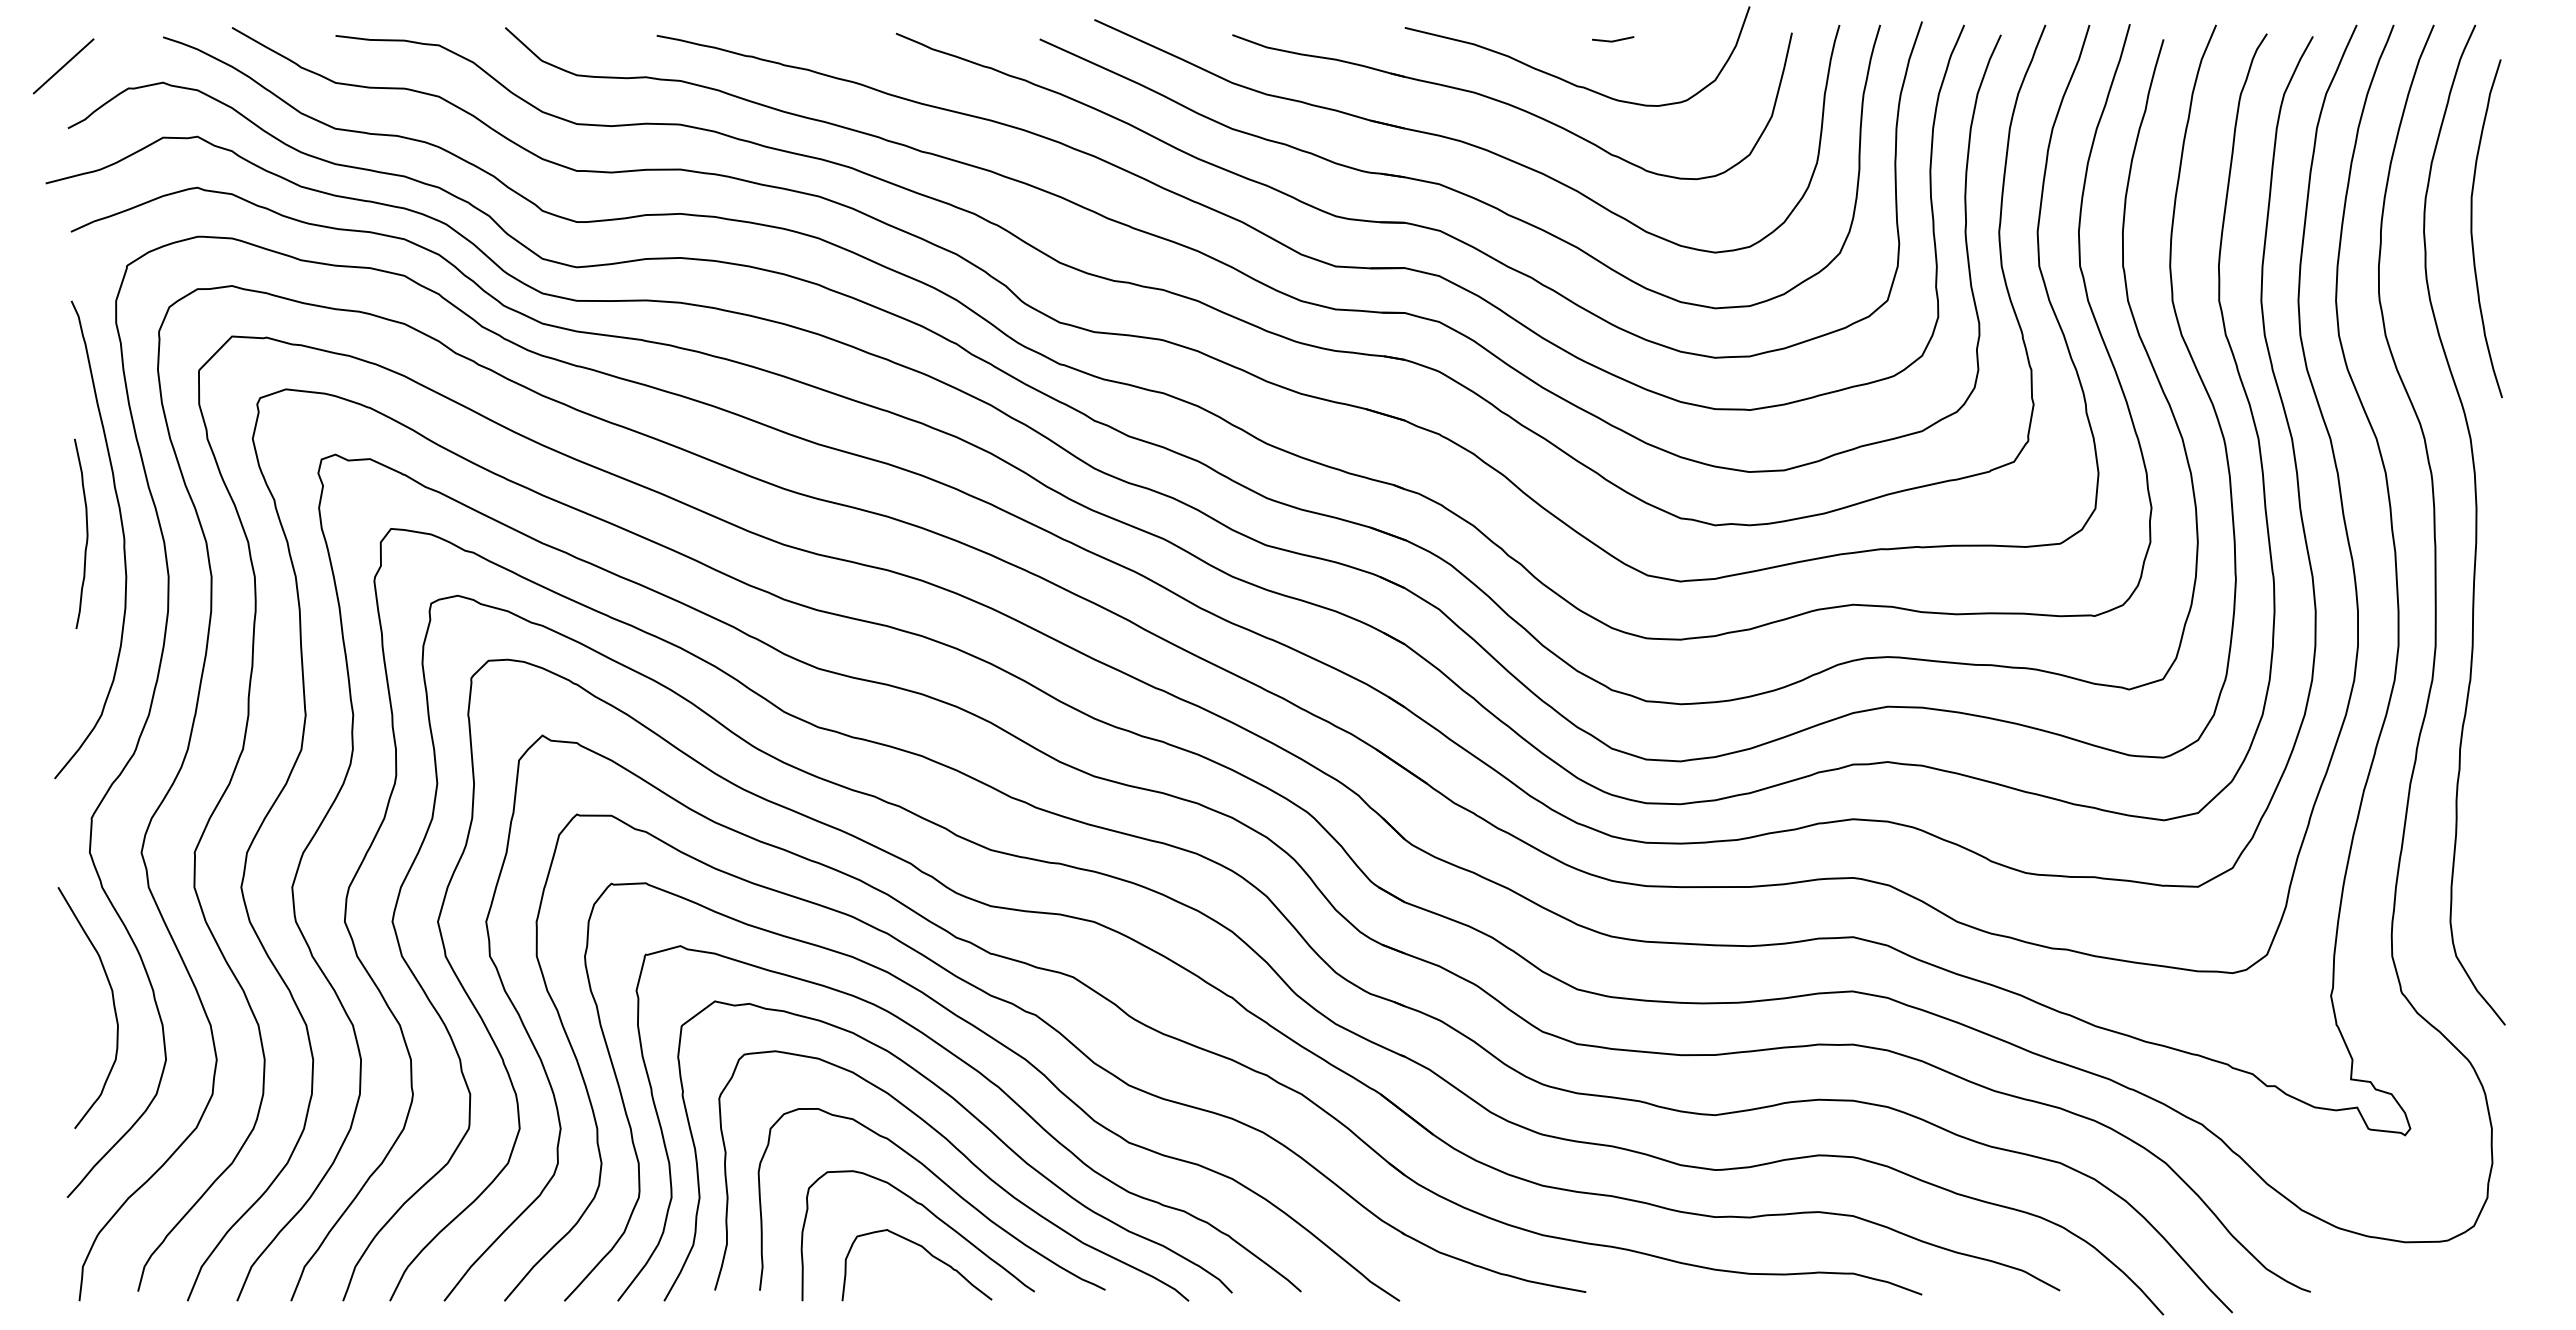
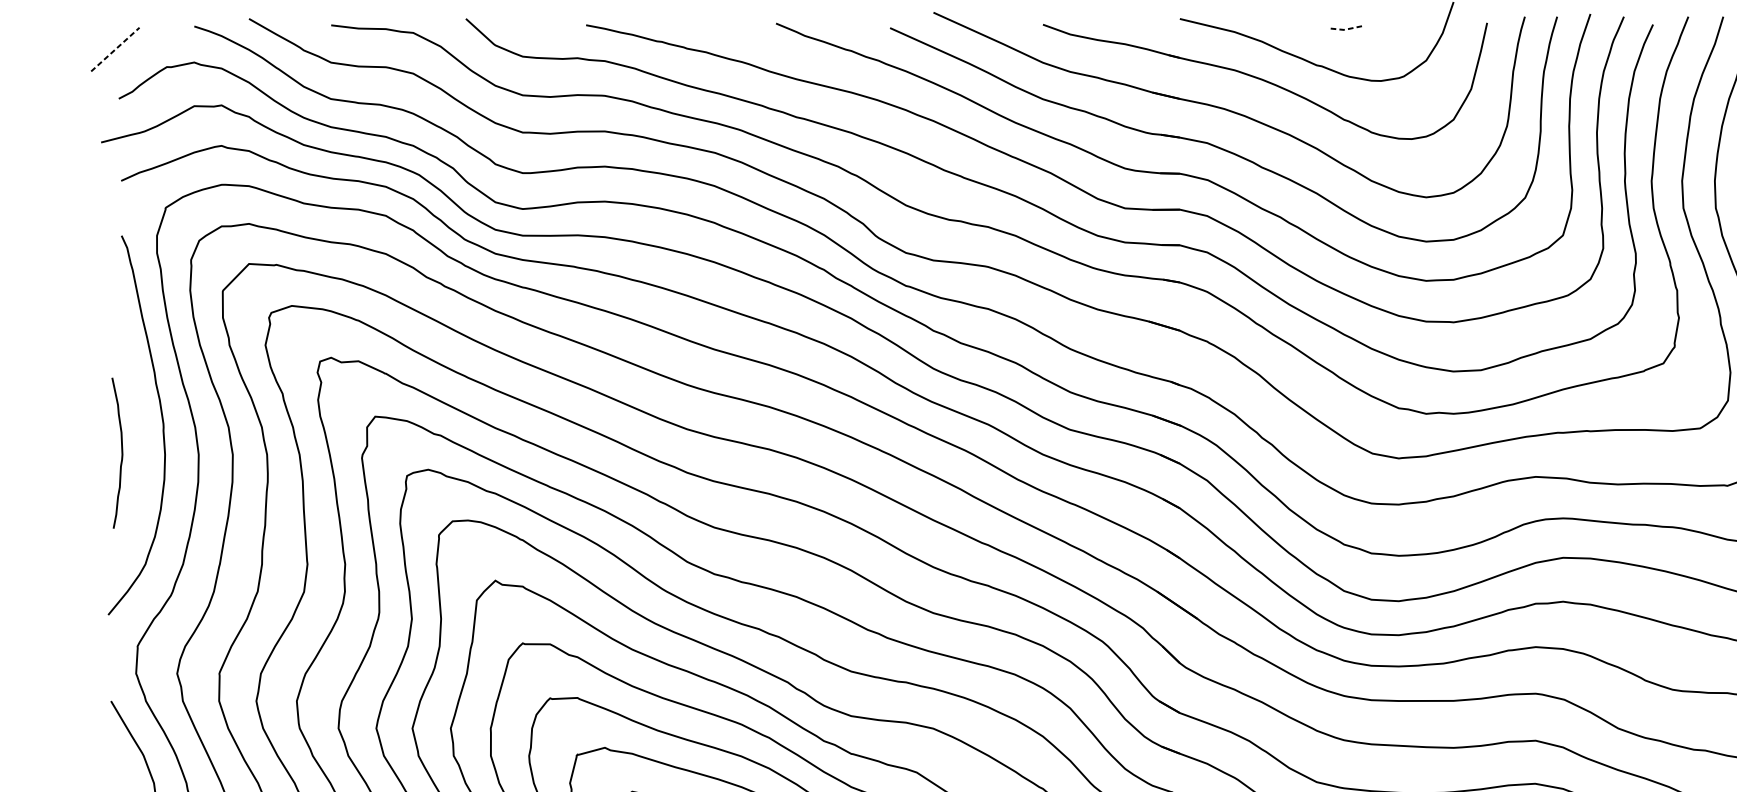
line: (1612, 41) -> (1344, 29), solid -> dashed
line: (64, 66) -> (116, 49), solid -> dashed
curve: (86, 533) -> (121, 452), moved

